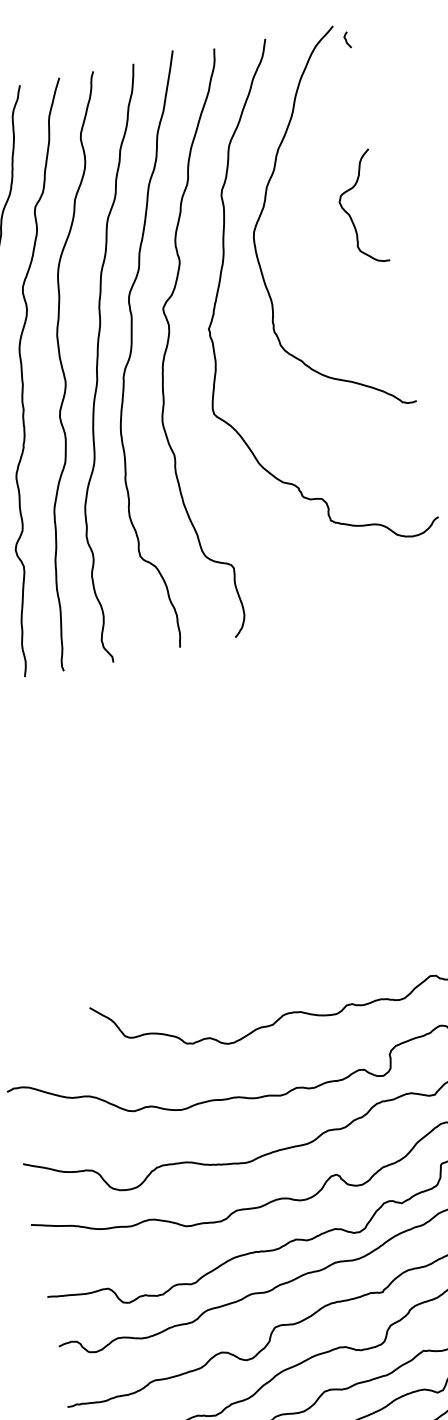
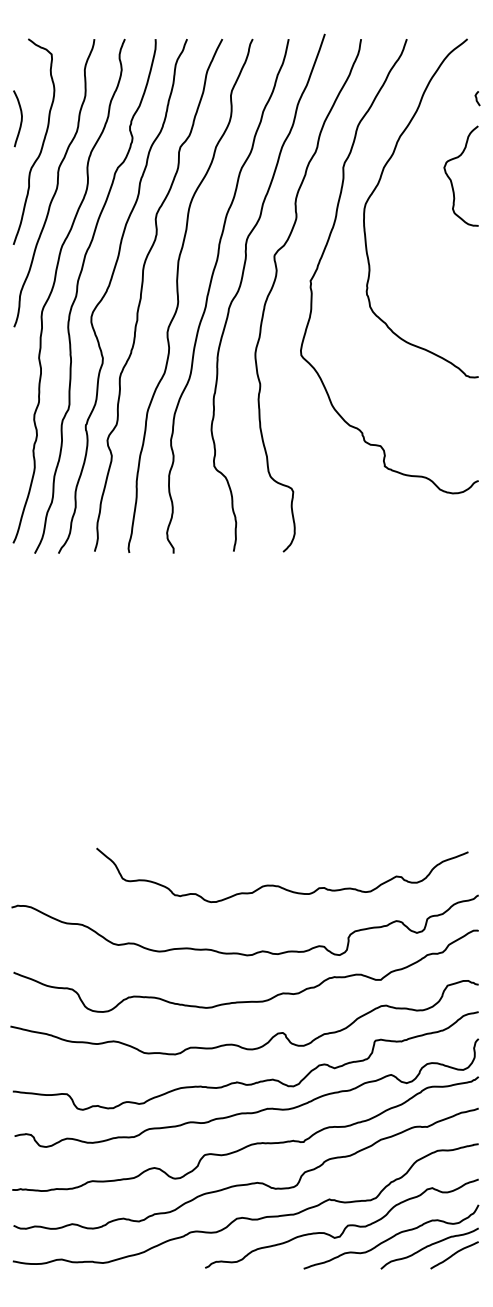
curve: (347, 40) -> (477, 98), moved
curve: (350, 214) -> (451, 179), moved

